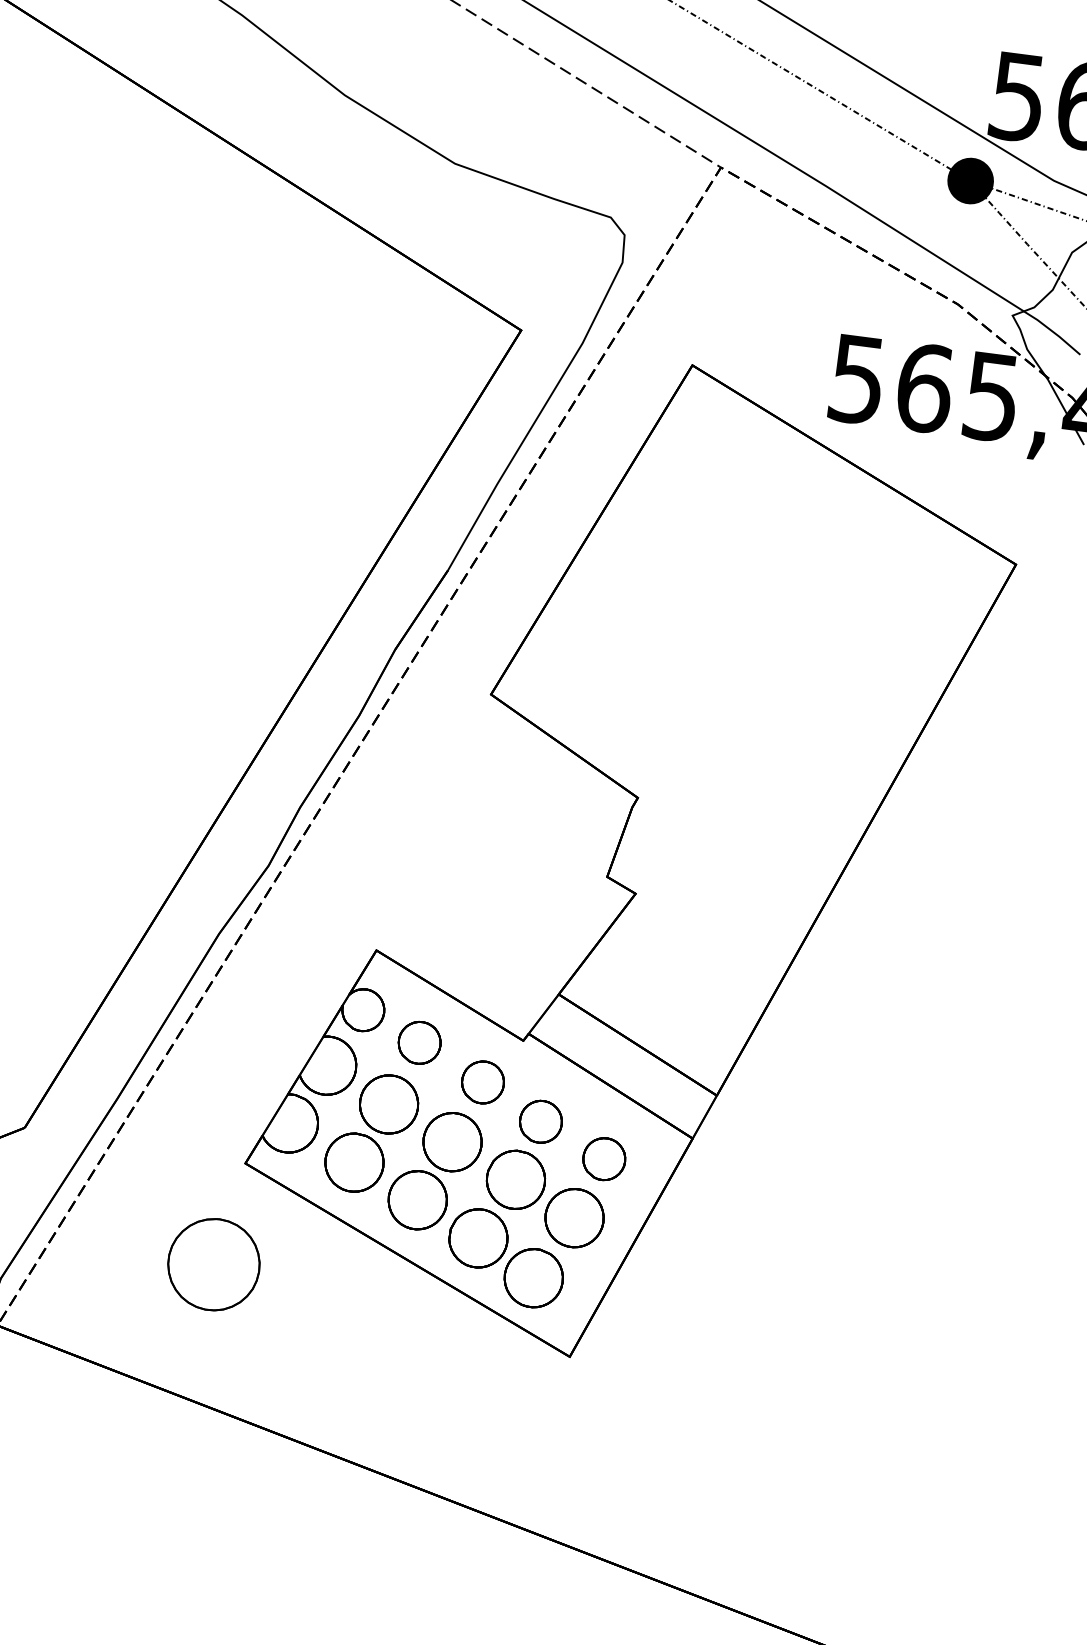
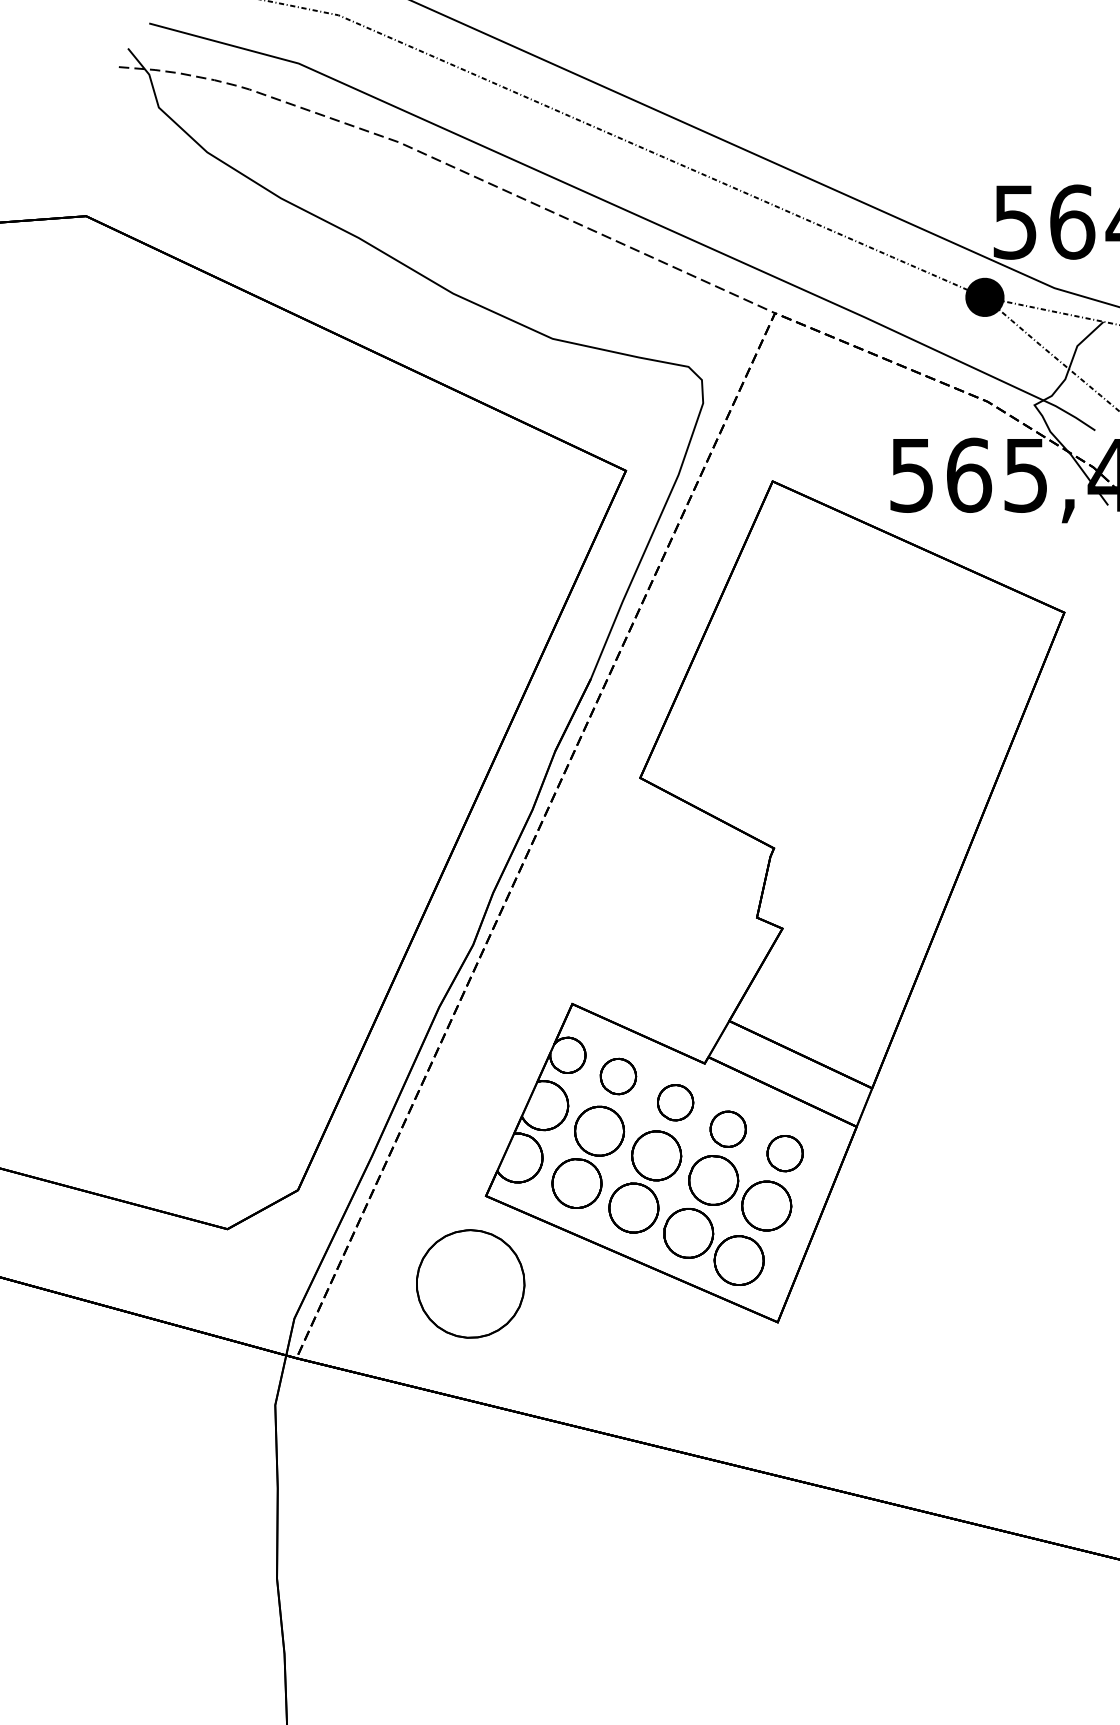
part: (213, 1264) -> (470, 1283), size x1.4

